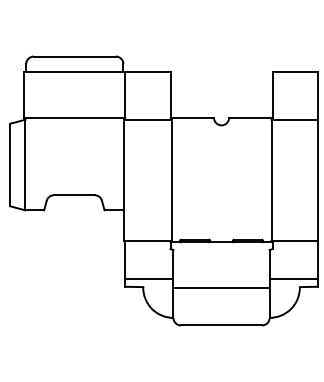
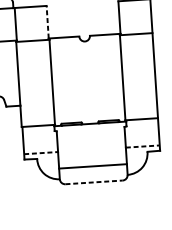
line: (170, 94) -> (47, 22), solid -> dashed
line: (149, 279) -> (41, 153), solid -> dashed
line: (294, 279) -> (143, 146), solid -> dashed
line: (221, 287) -> (92, 166), moved
line: (221, 325) -> (94, 182), solid -> dashed

